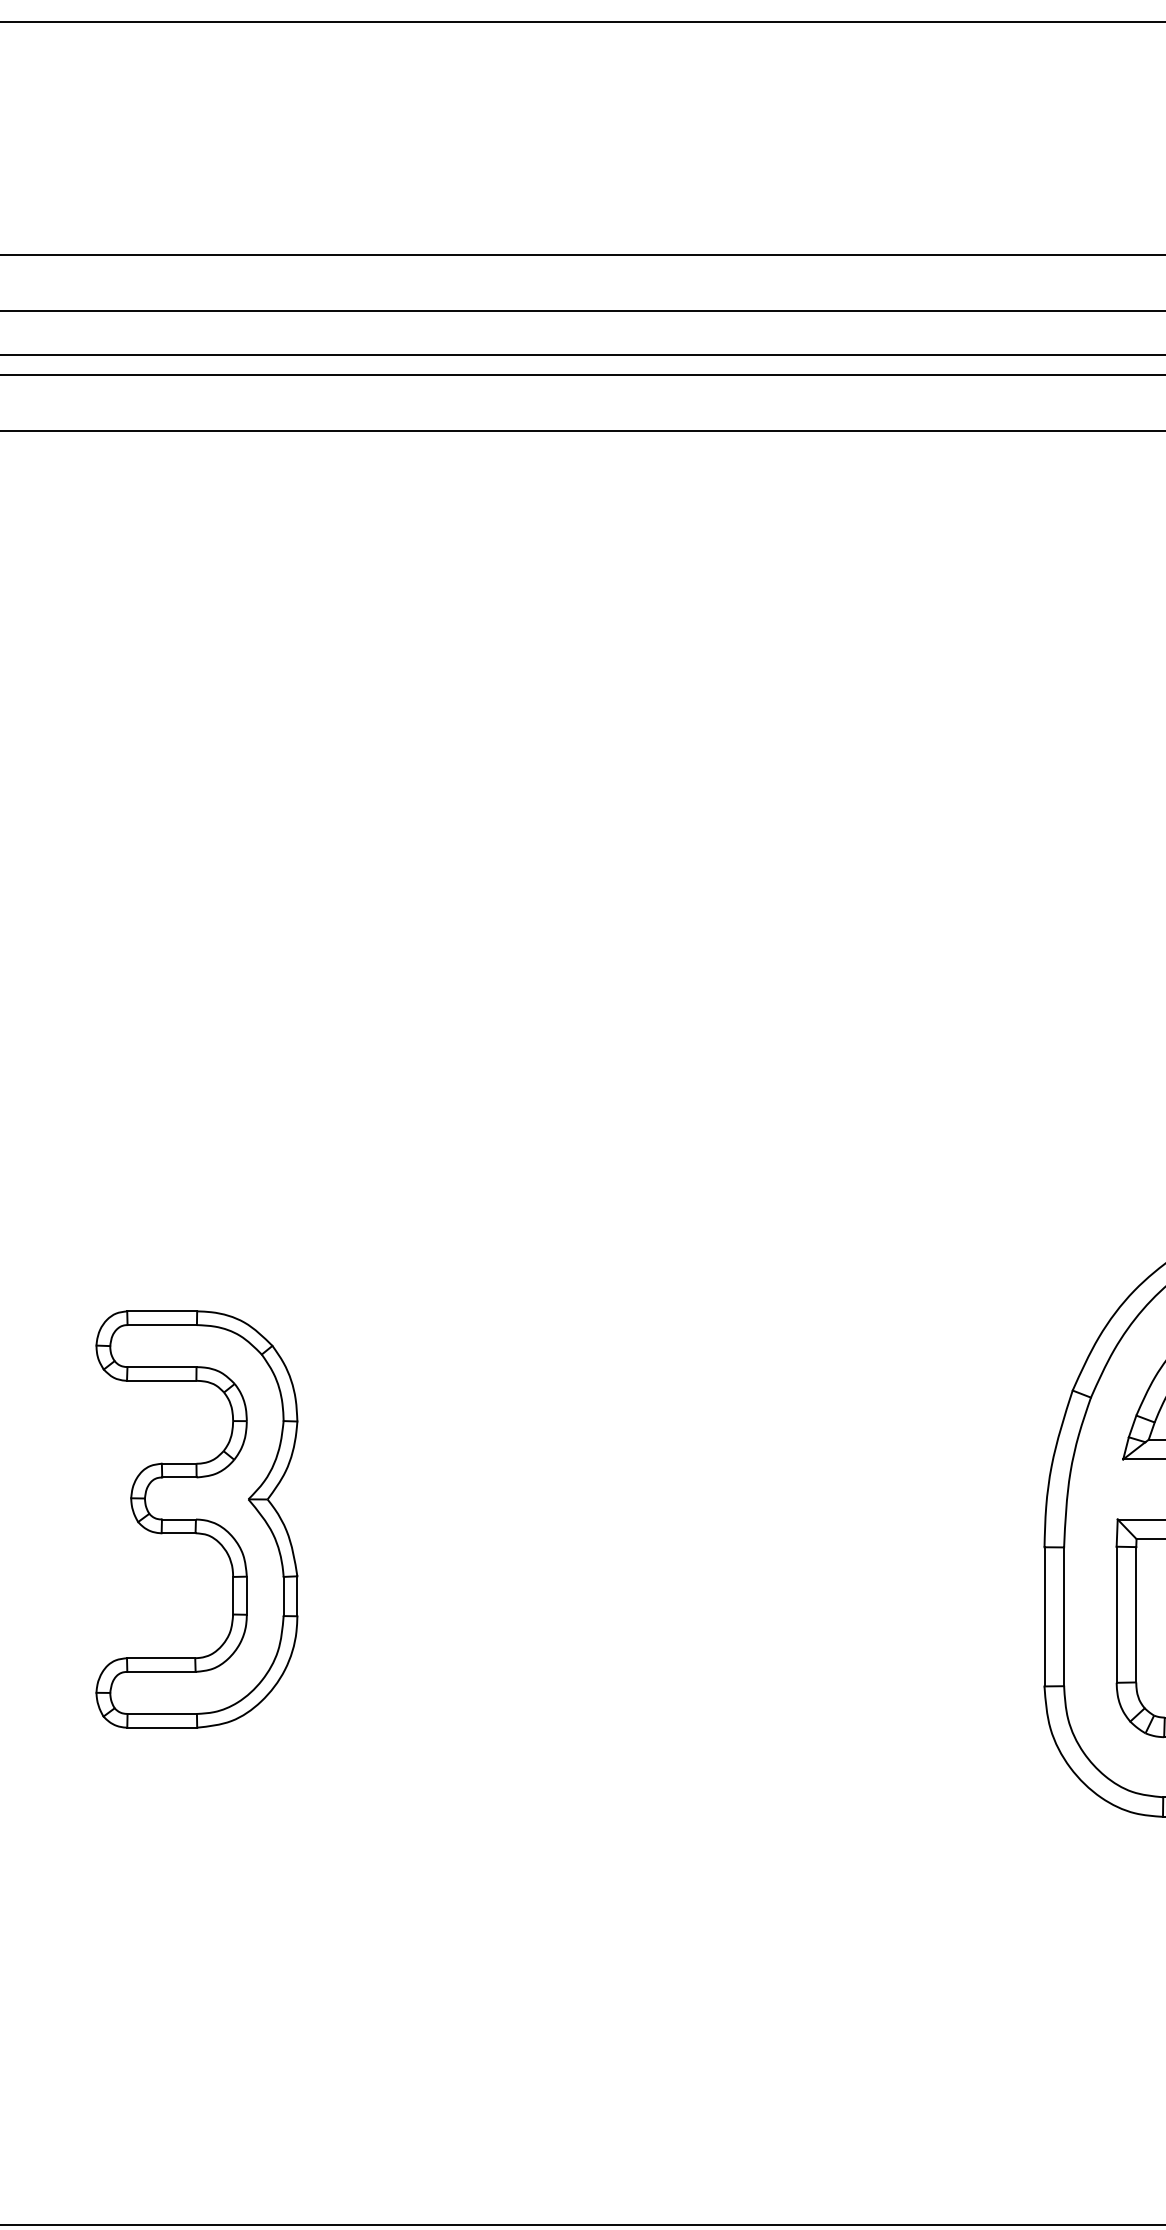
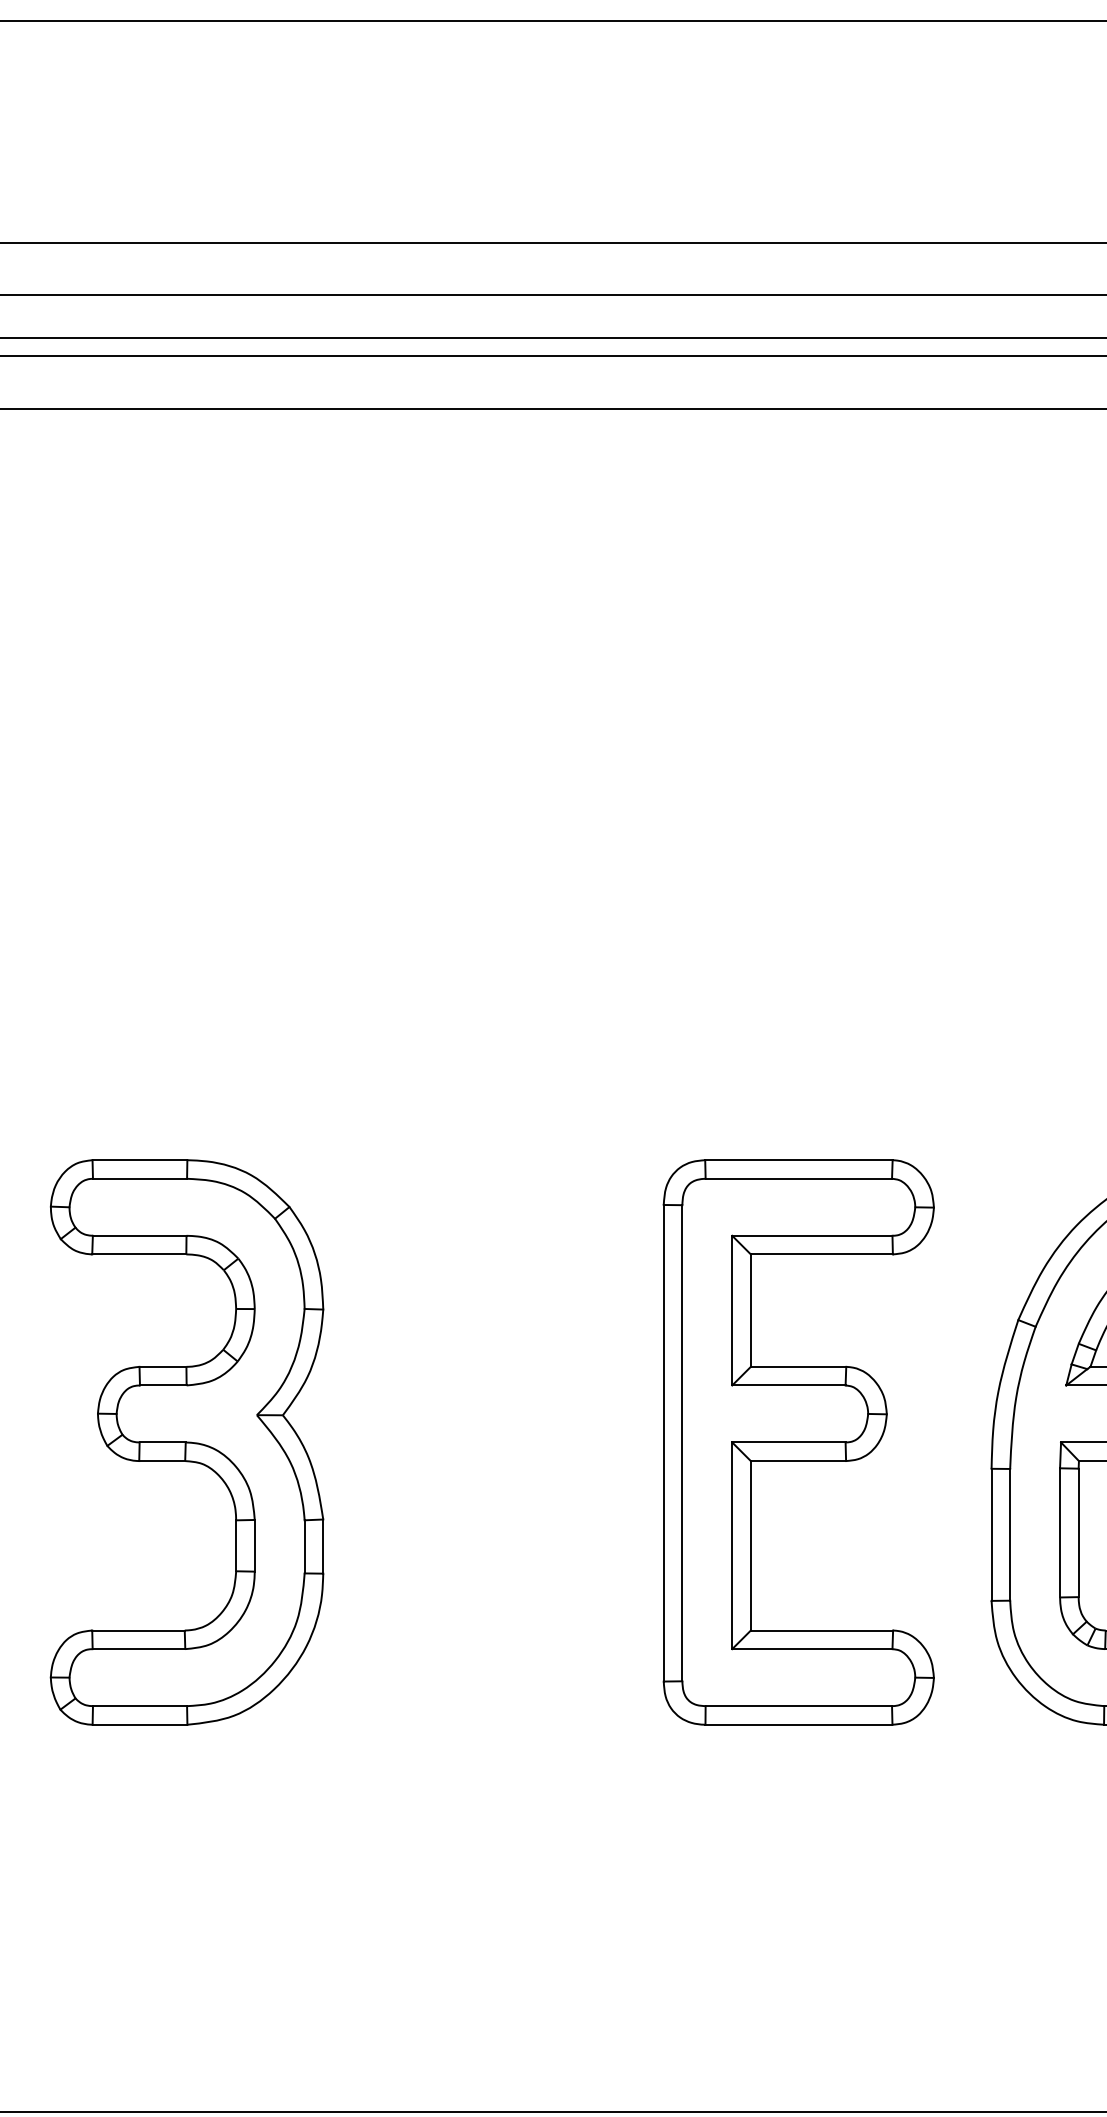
part: (196, 1519) -> (186, 1442), size x1.43
part: (841, 1519) -> (798, 1442), added

